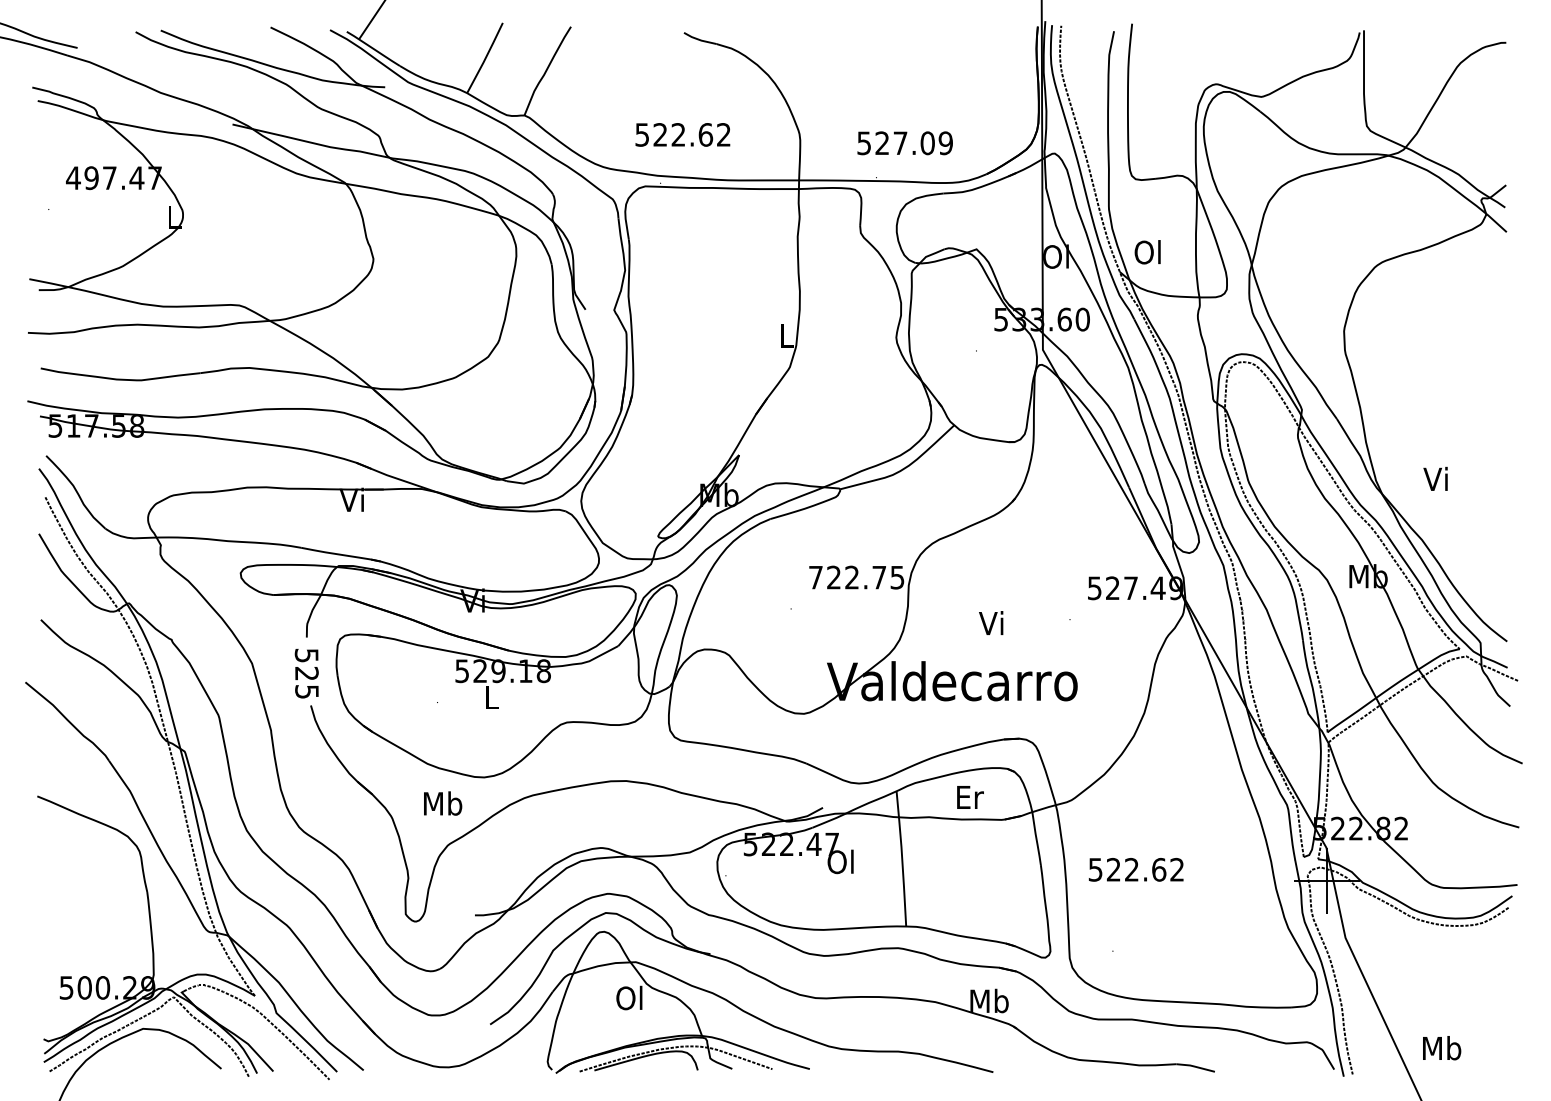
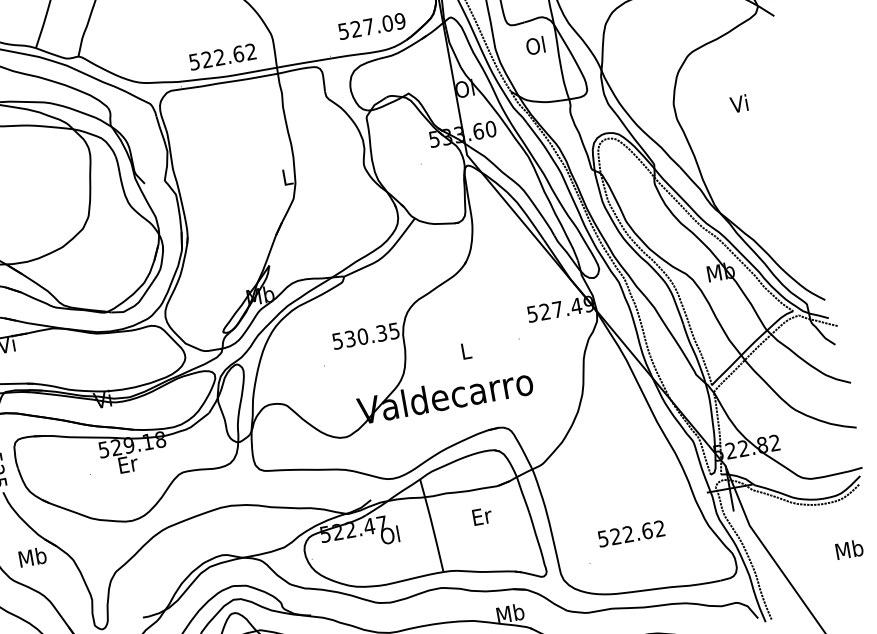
text: (682, 134) -> (222, 56), moved
text: (904, 143) -> (371, 26), moved
text: (1147, 252) -> (535, 46), moved
text: (1435, 478) -> (738, 103), moved
text: (847, 577) -> (359, 337), 722.75 -> 530.35
text: (991, 623) -> (465, 351), Vi -> L
text: (492, 697) -> (128, 464), L -> Er
text: (970, 797) -> (482, 516), moved
text: (443, 803) -> (33, 557), moved
text: (1135, 869) -> (630, 533), moved
text: (1442, 1048) -> (849, 549), moved

